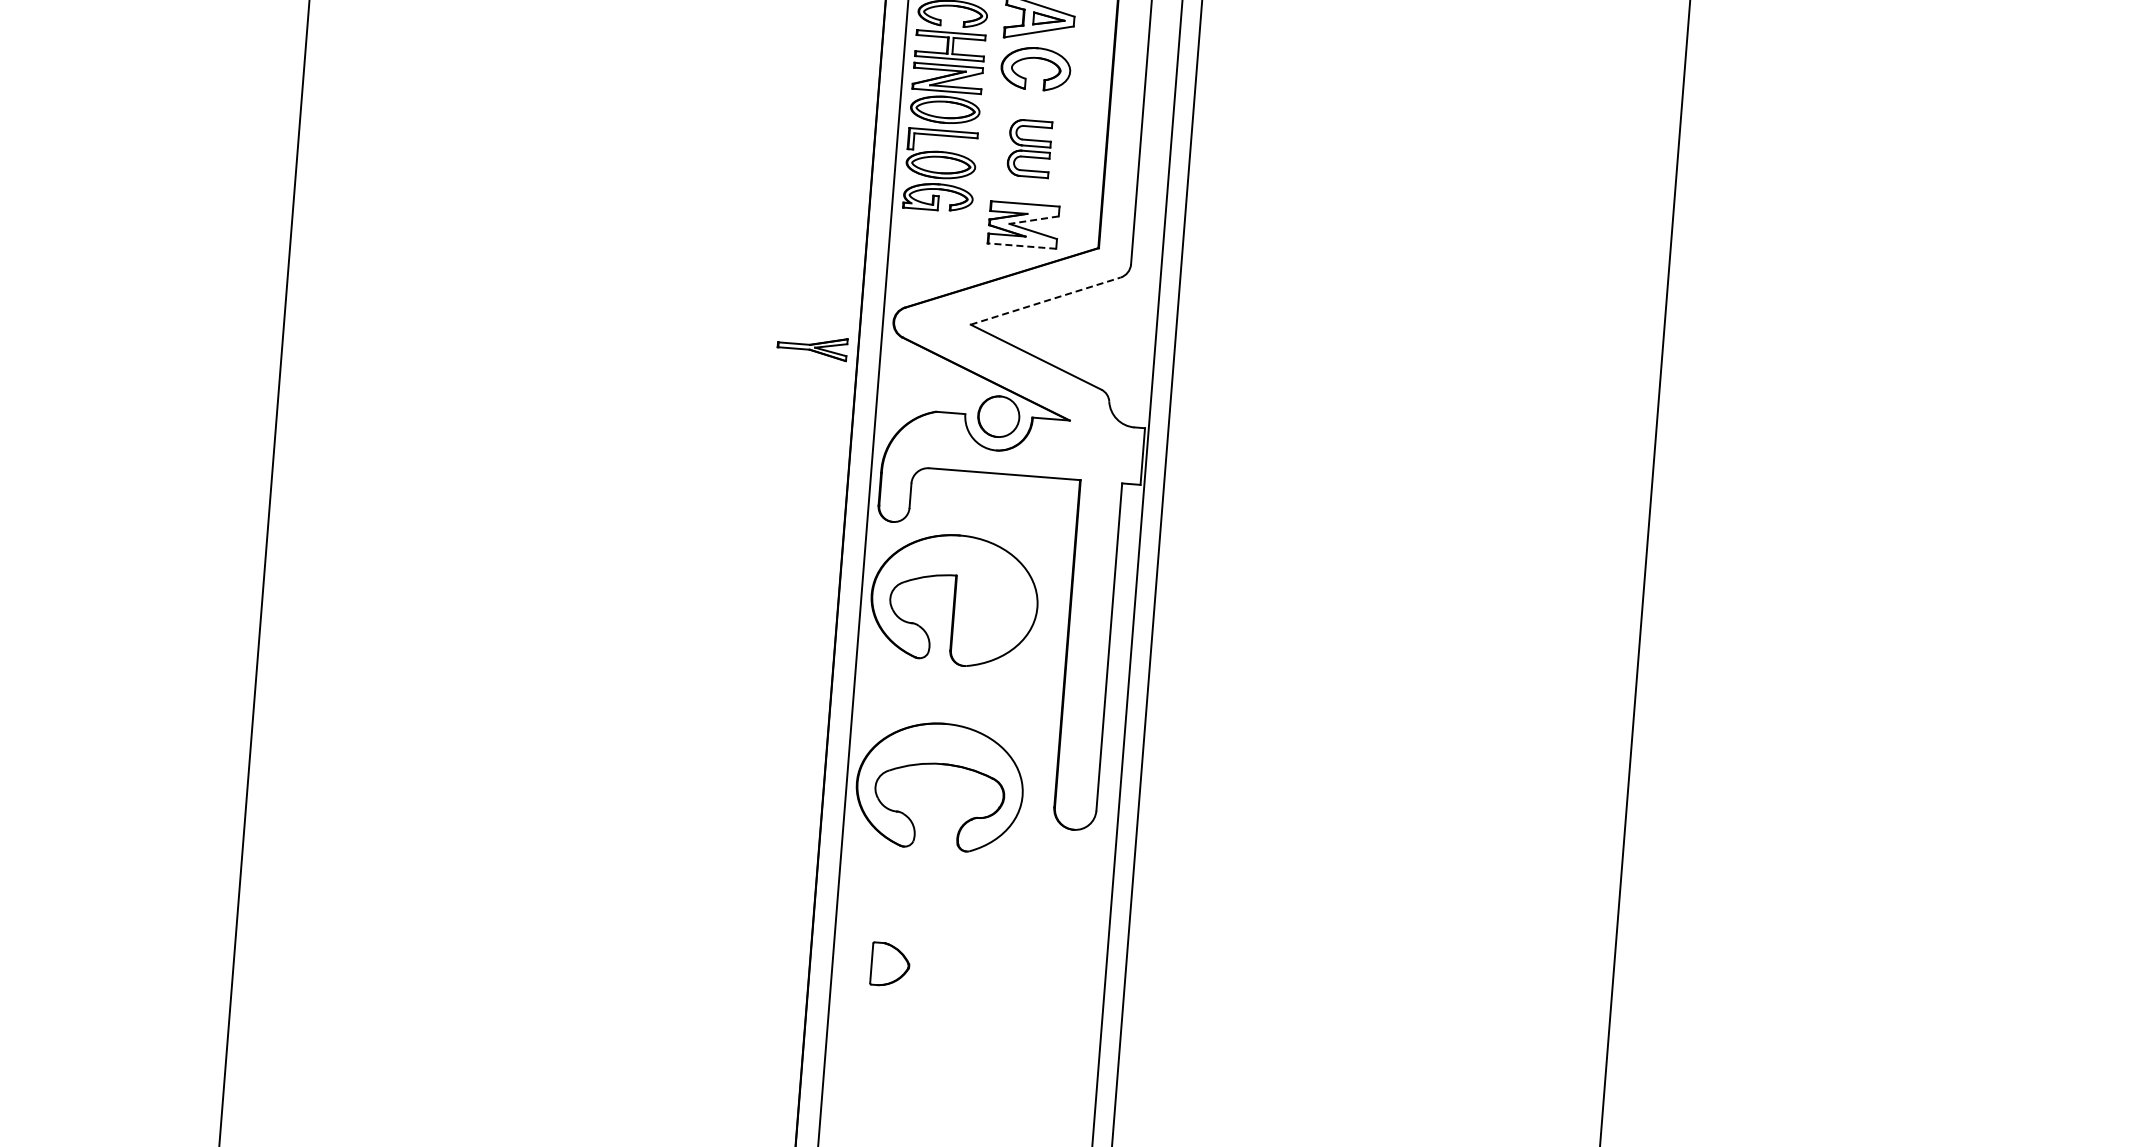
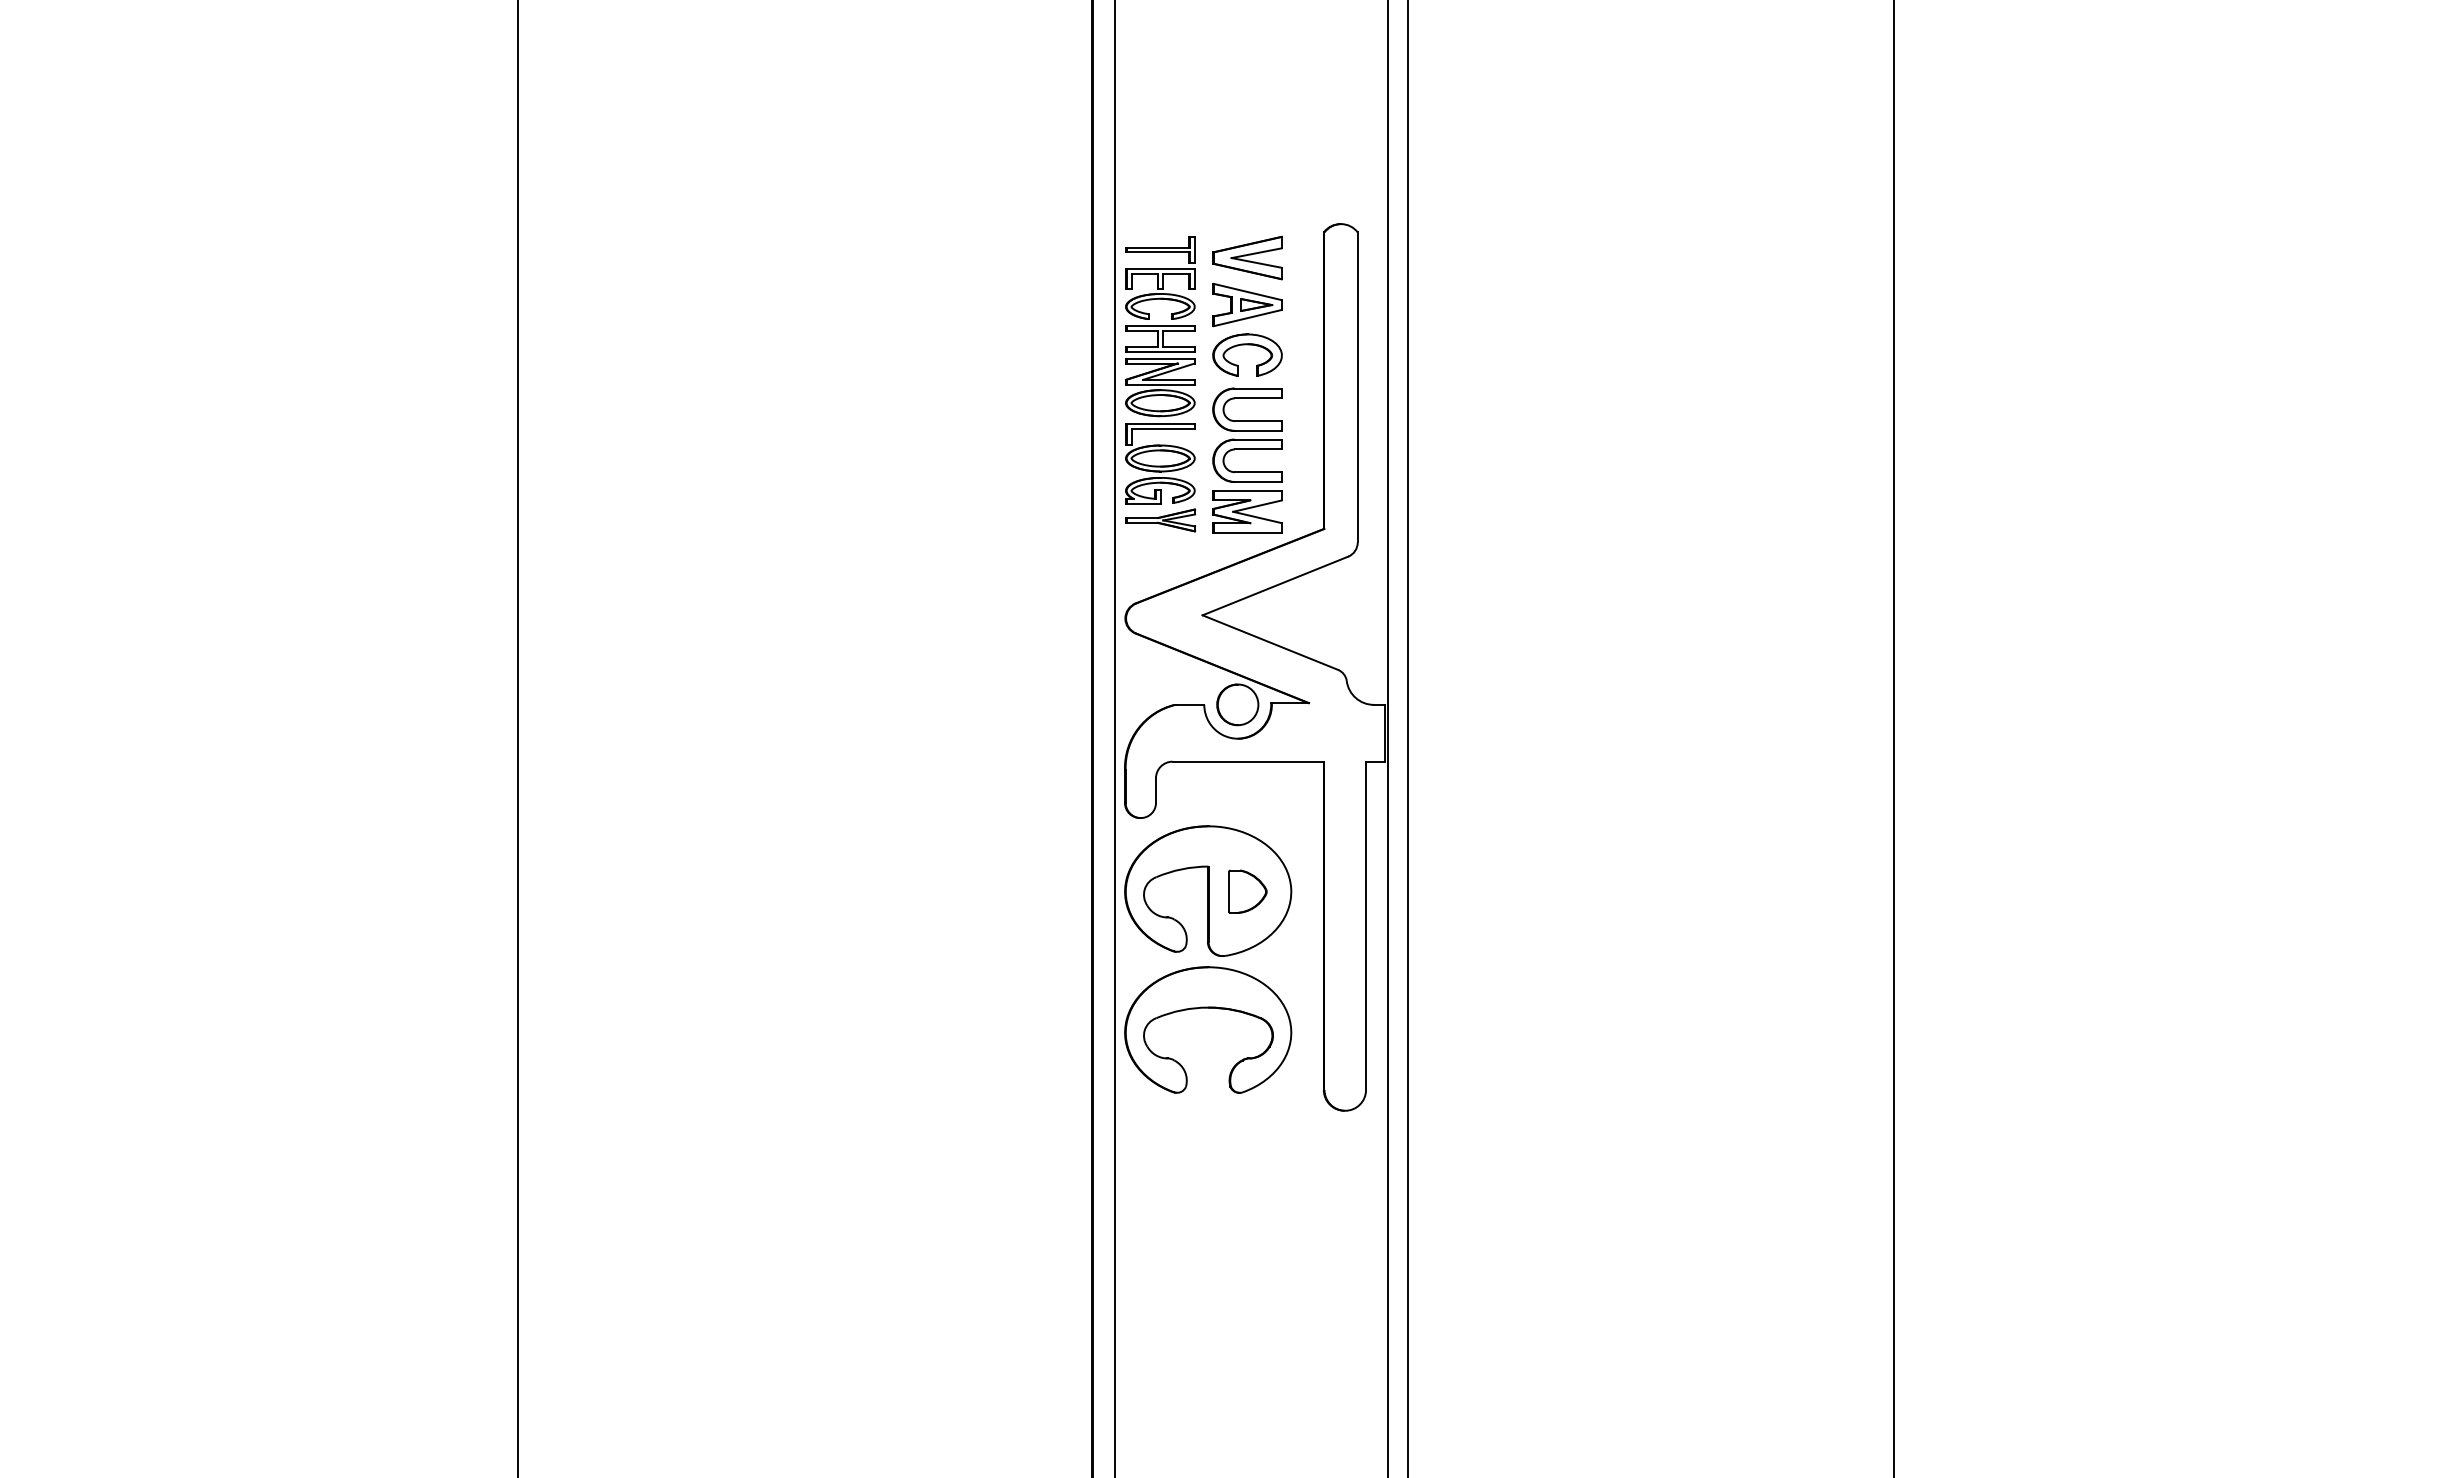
part: (1029, 147) -> (1247, 434), size x1.67
line: (1033, 220) -> (1257, 506), dashed -> solid
line: (1021, 245) -> (1247, 532), dashed -> solid
line: (1045, 300) -> (1275, 585), dashed -> solid
part: (812, 347) -> (1160, 520), moved
part: (941, 764) -> (1208, 1008), moved
part: (890, 964) -> (1247, 891), moved

